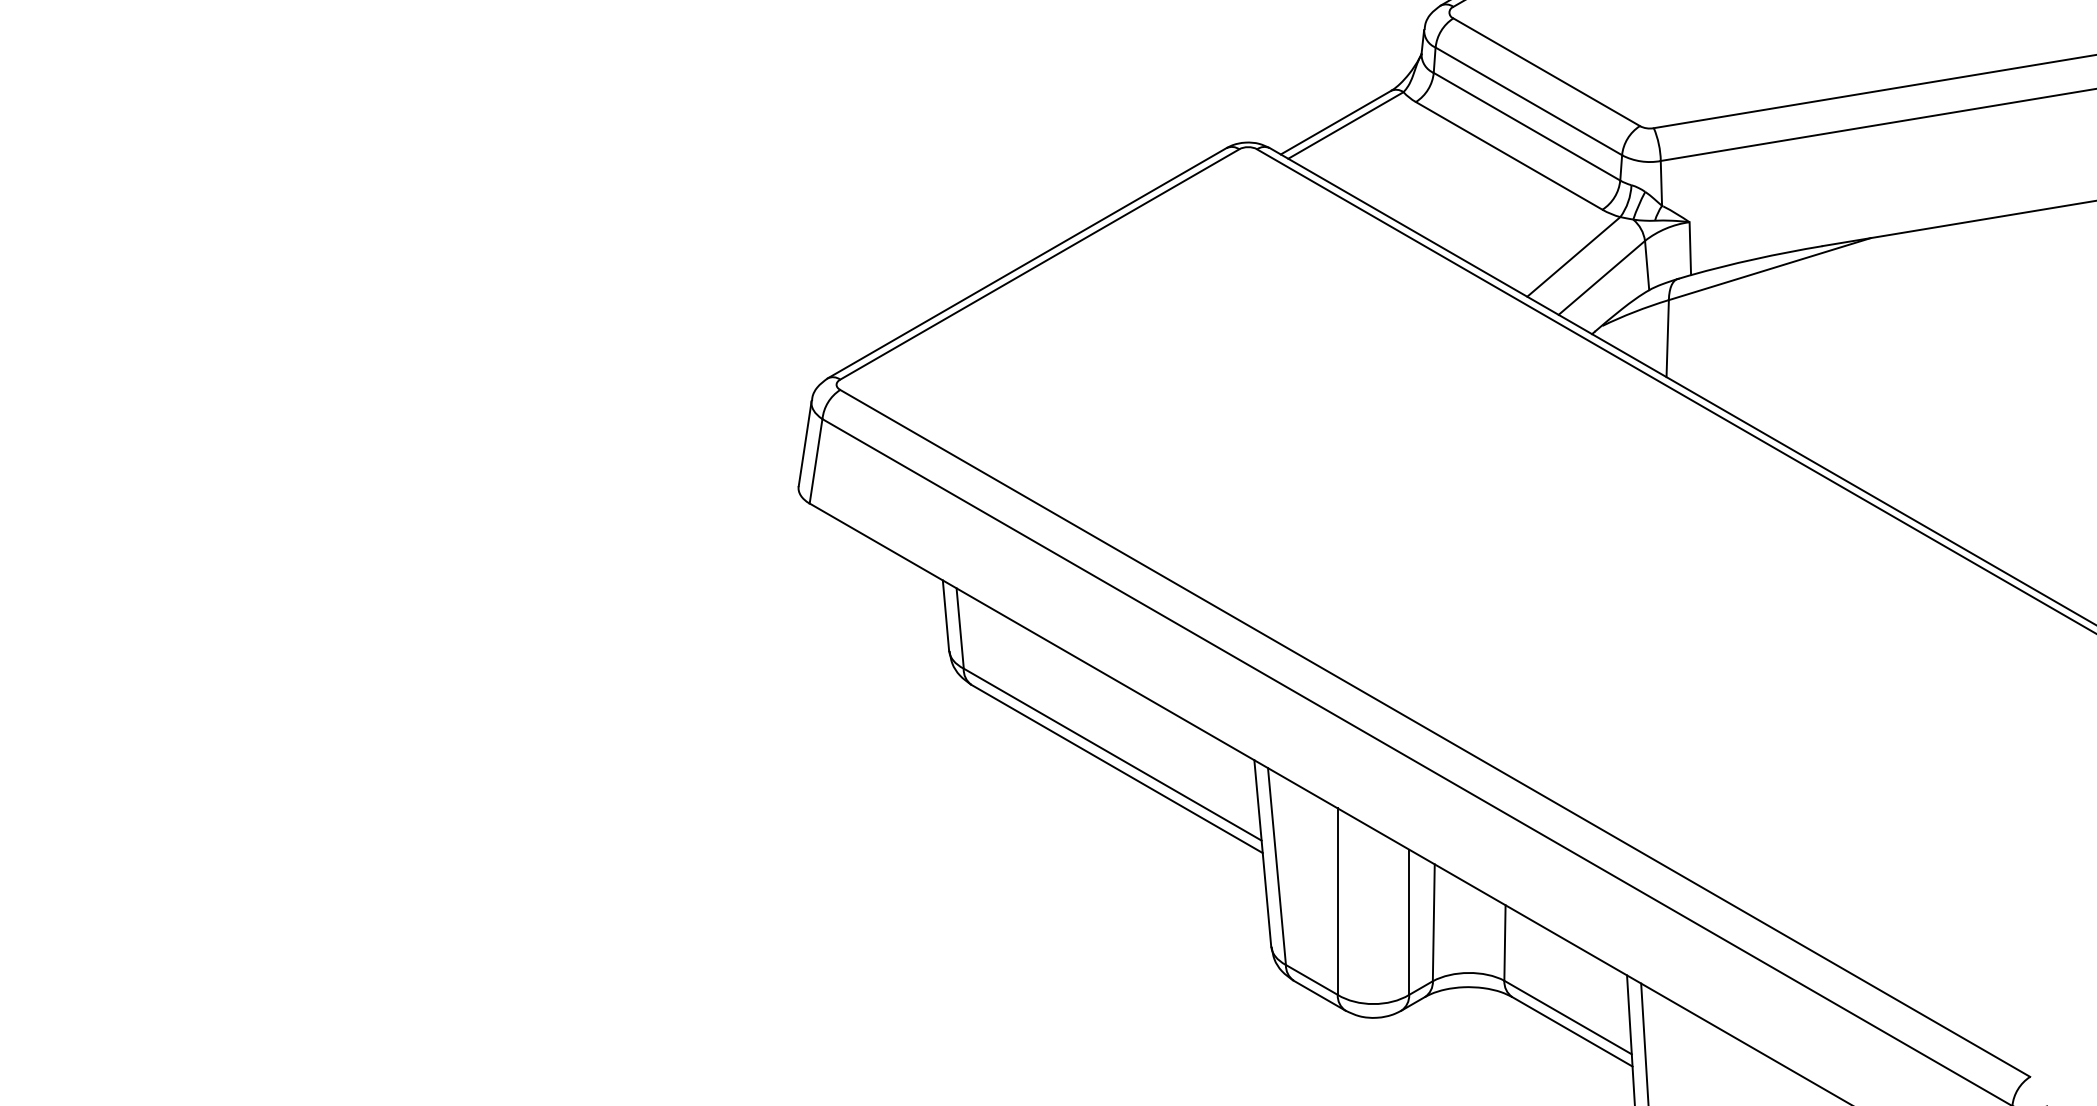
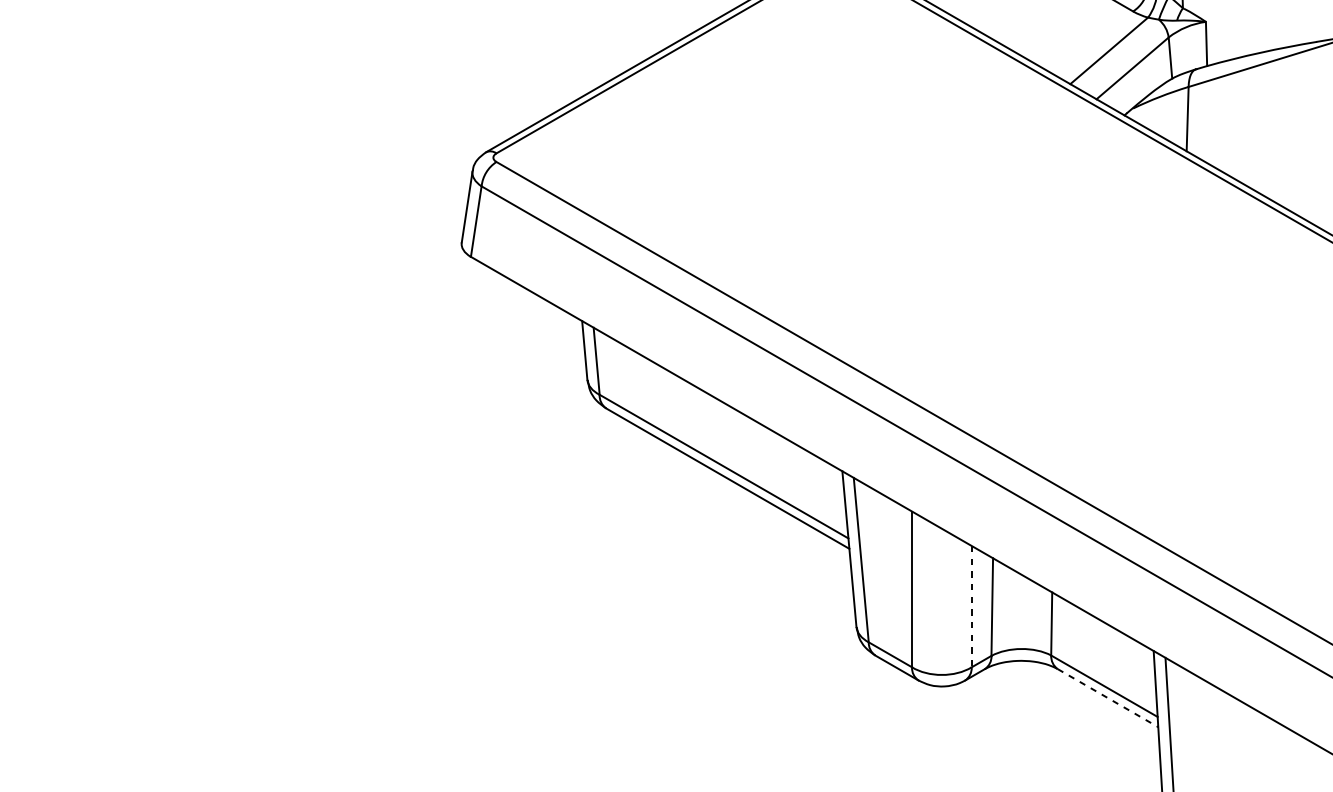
line: (1409, 922) -> (971, 606), solid -> dashed
line: (1572, 1032) -> (1108, 698), solid -> dashed

